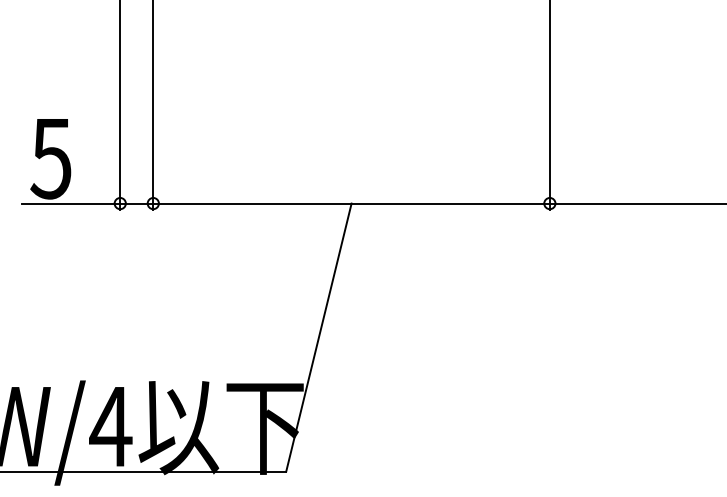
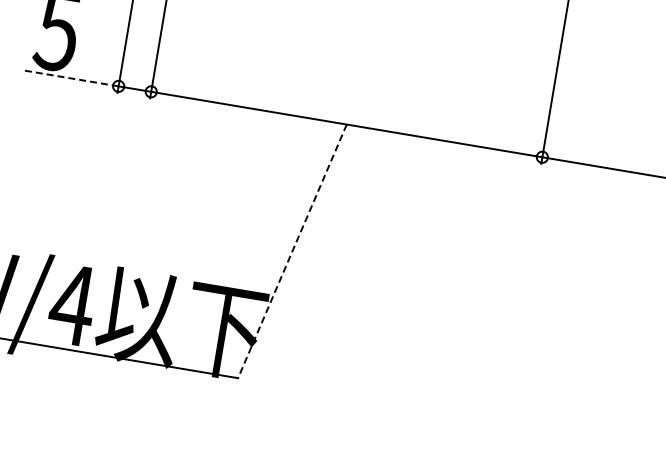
line: (71, 203) -> (70, 78), solid -> dashed
line: (318, 337) -> (292, 251), solid -> dashed

